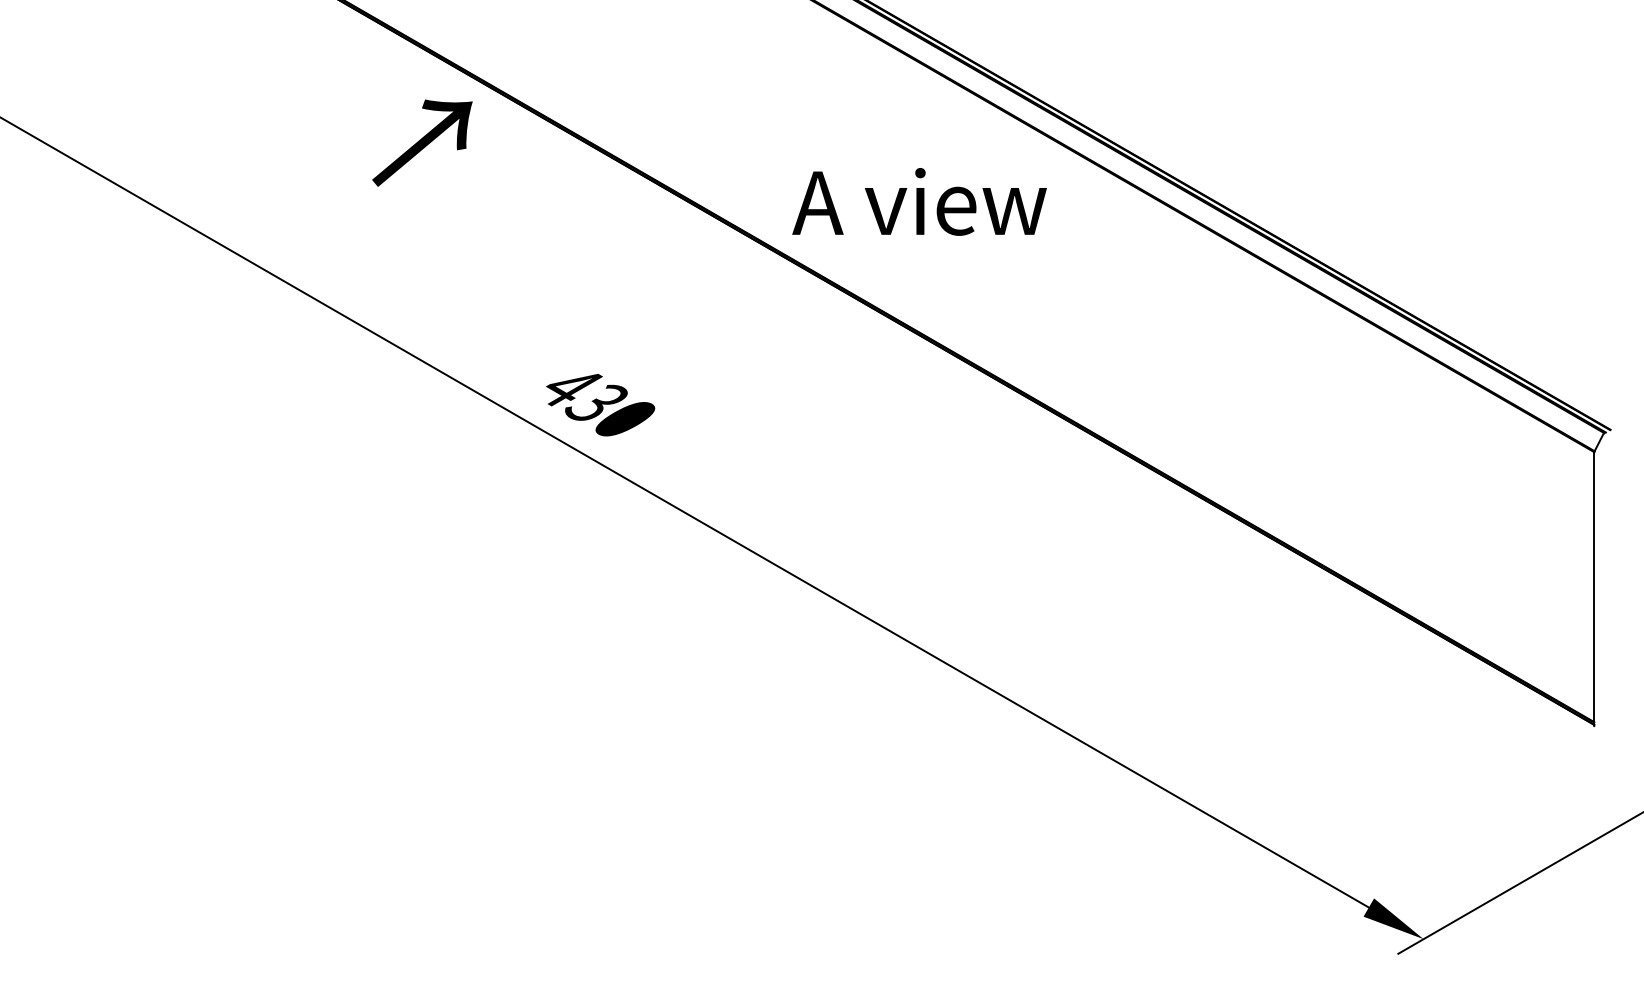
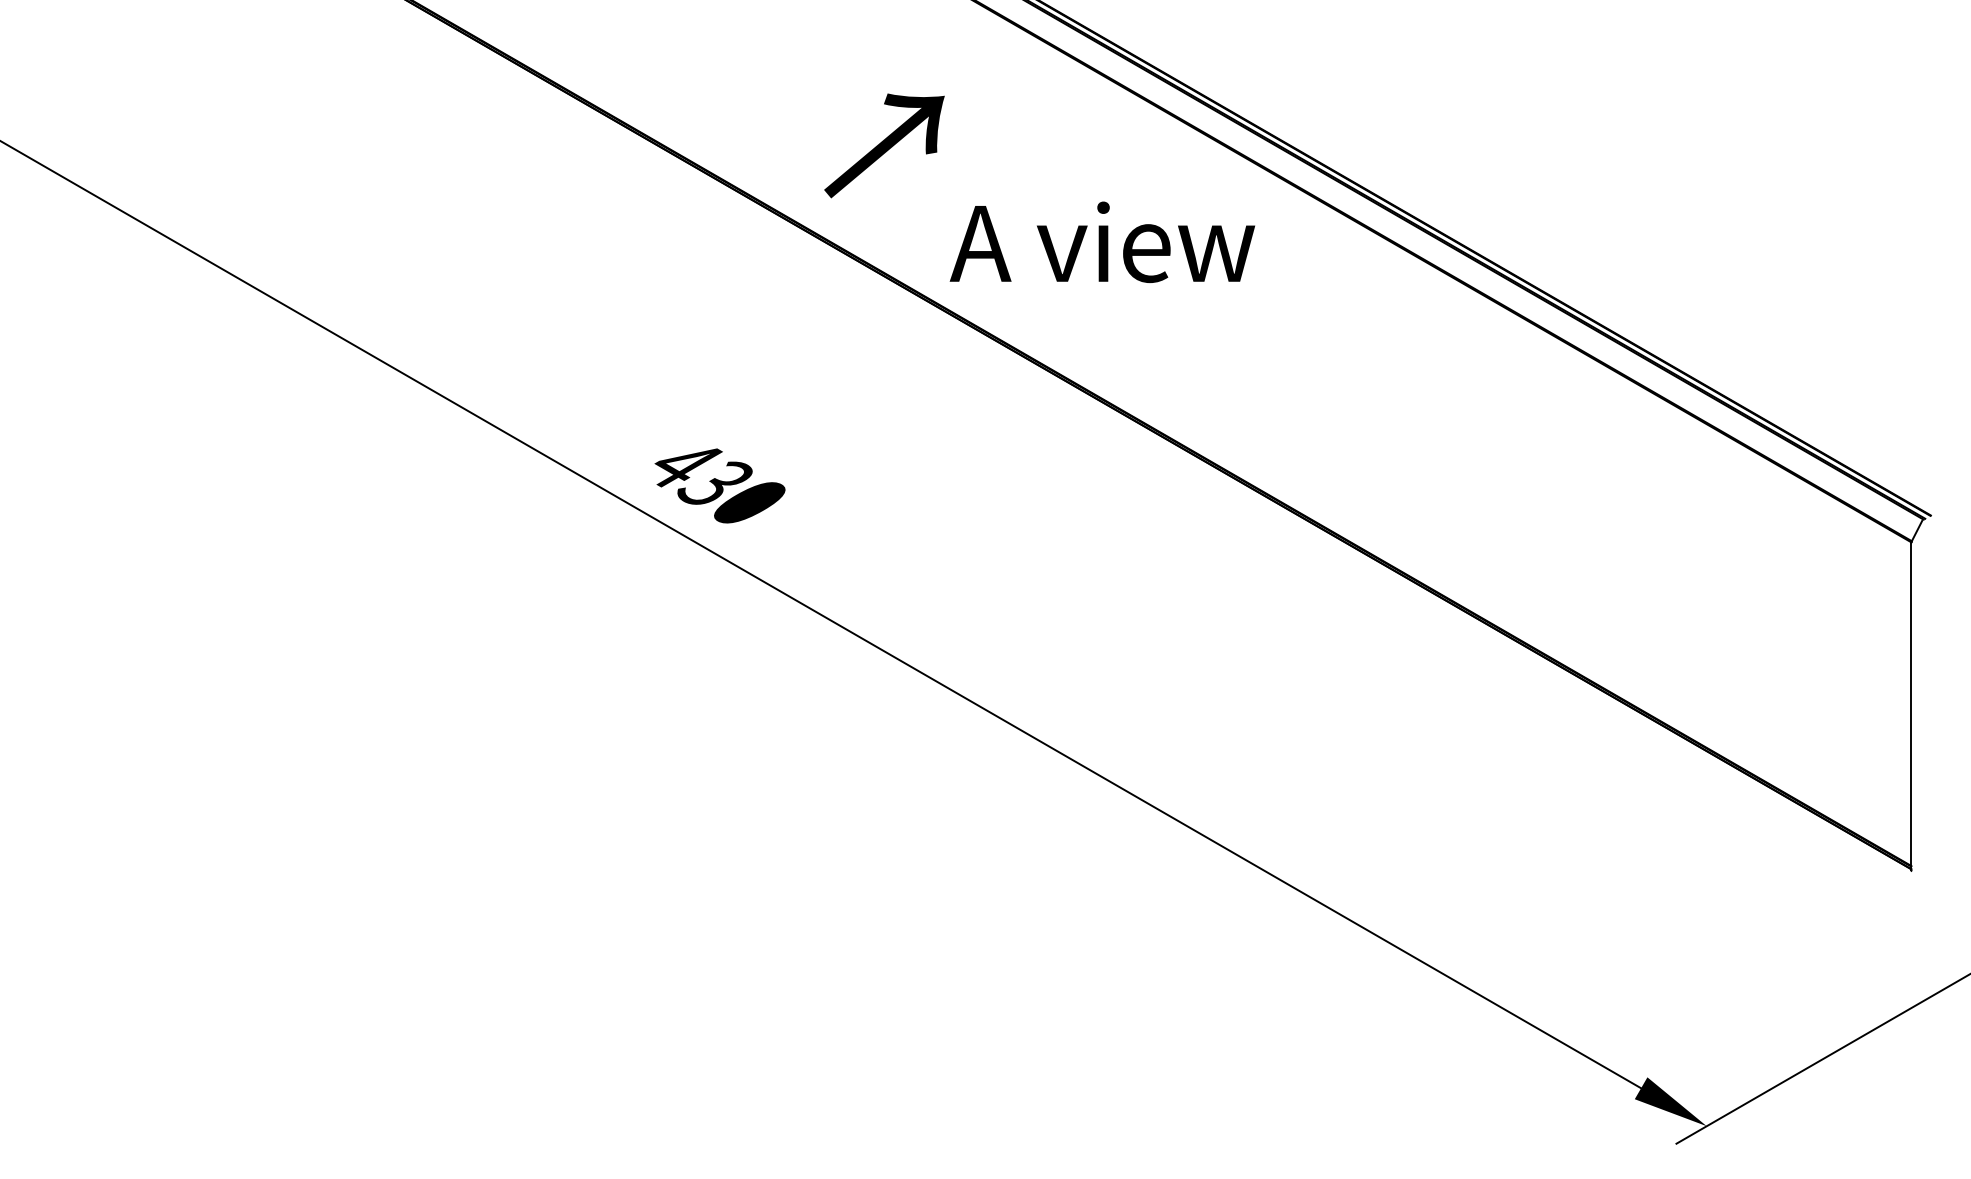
text: (422, 142) -> (884, 145), moved

